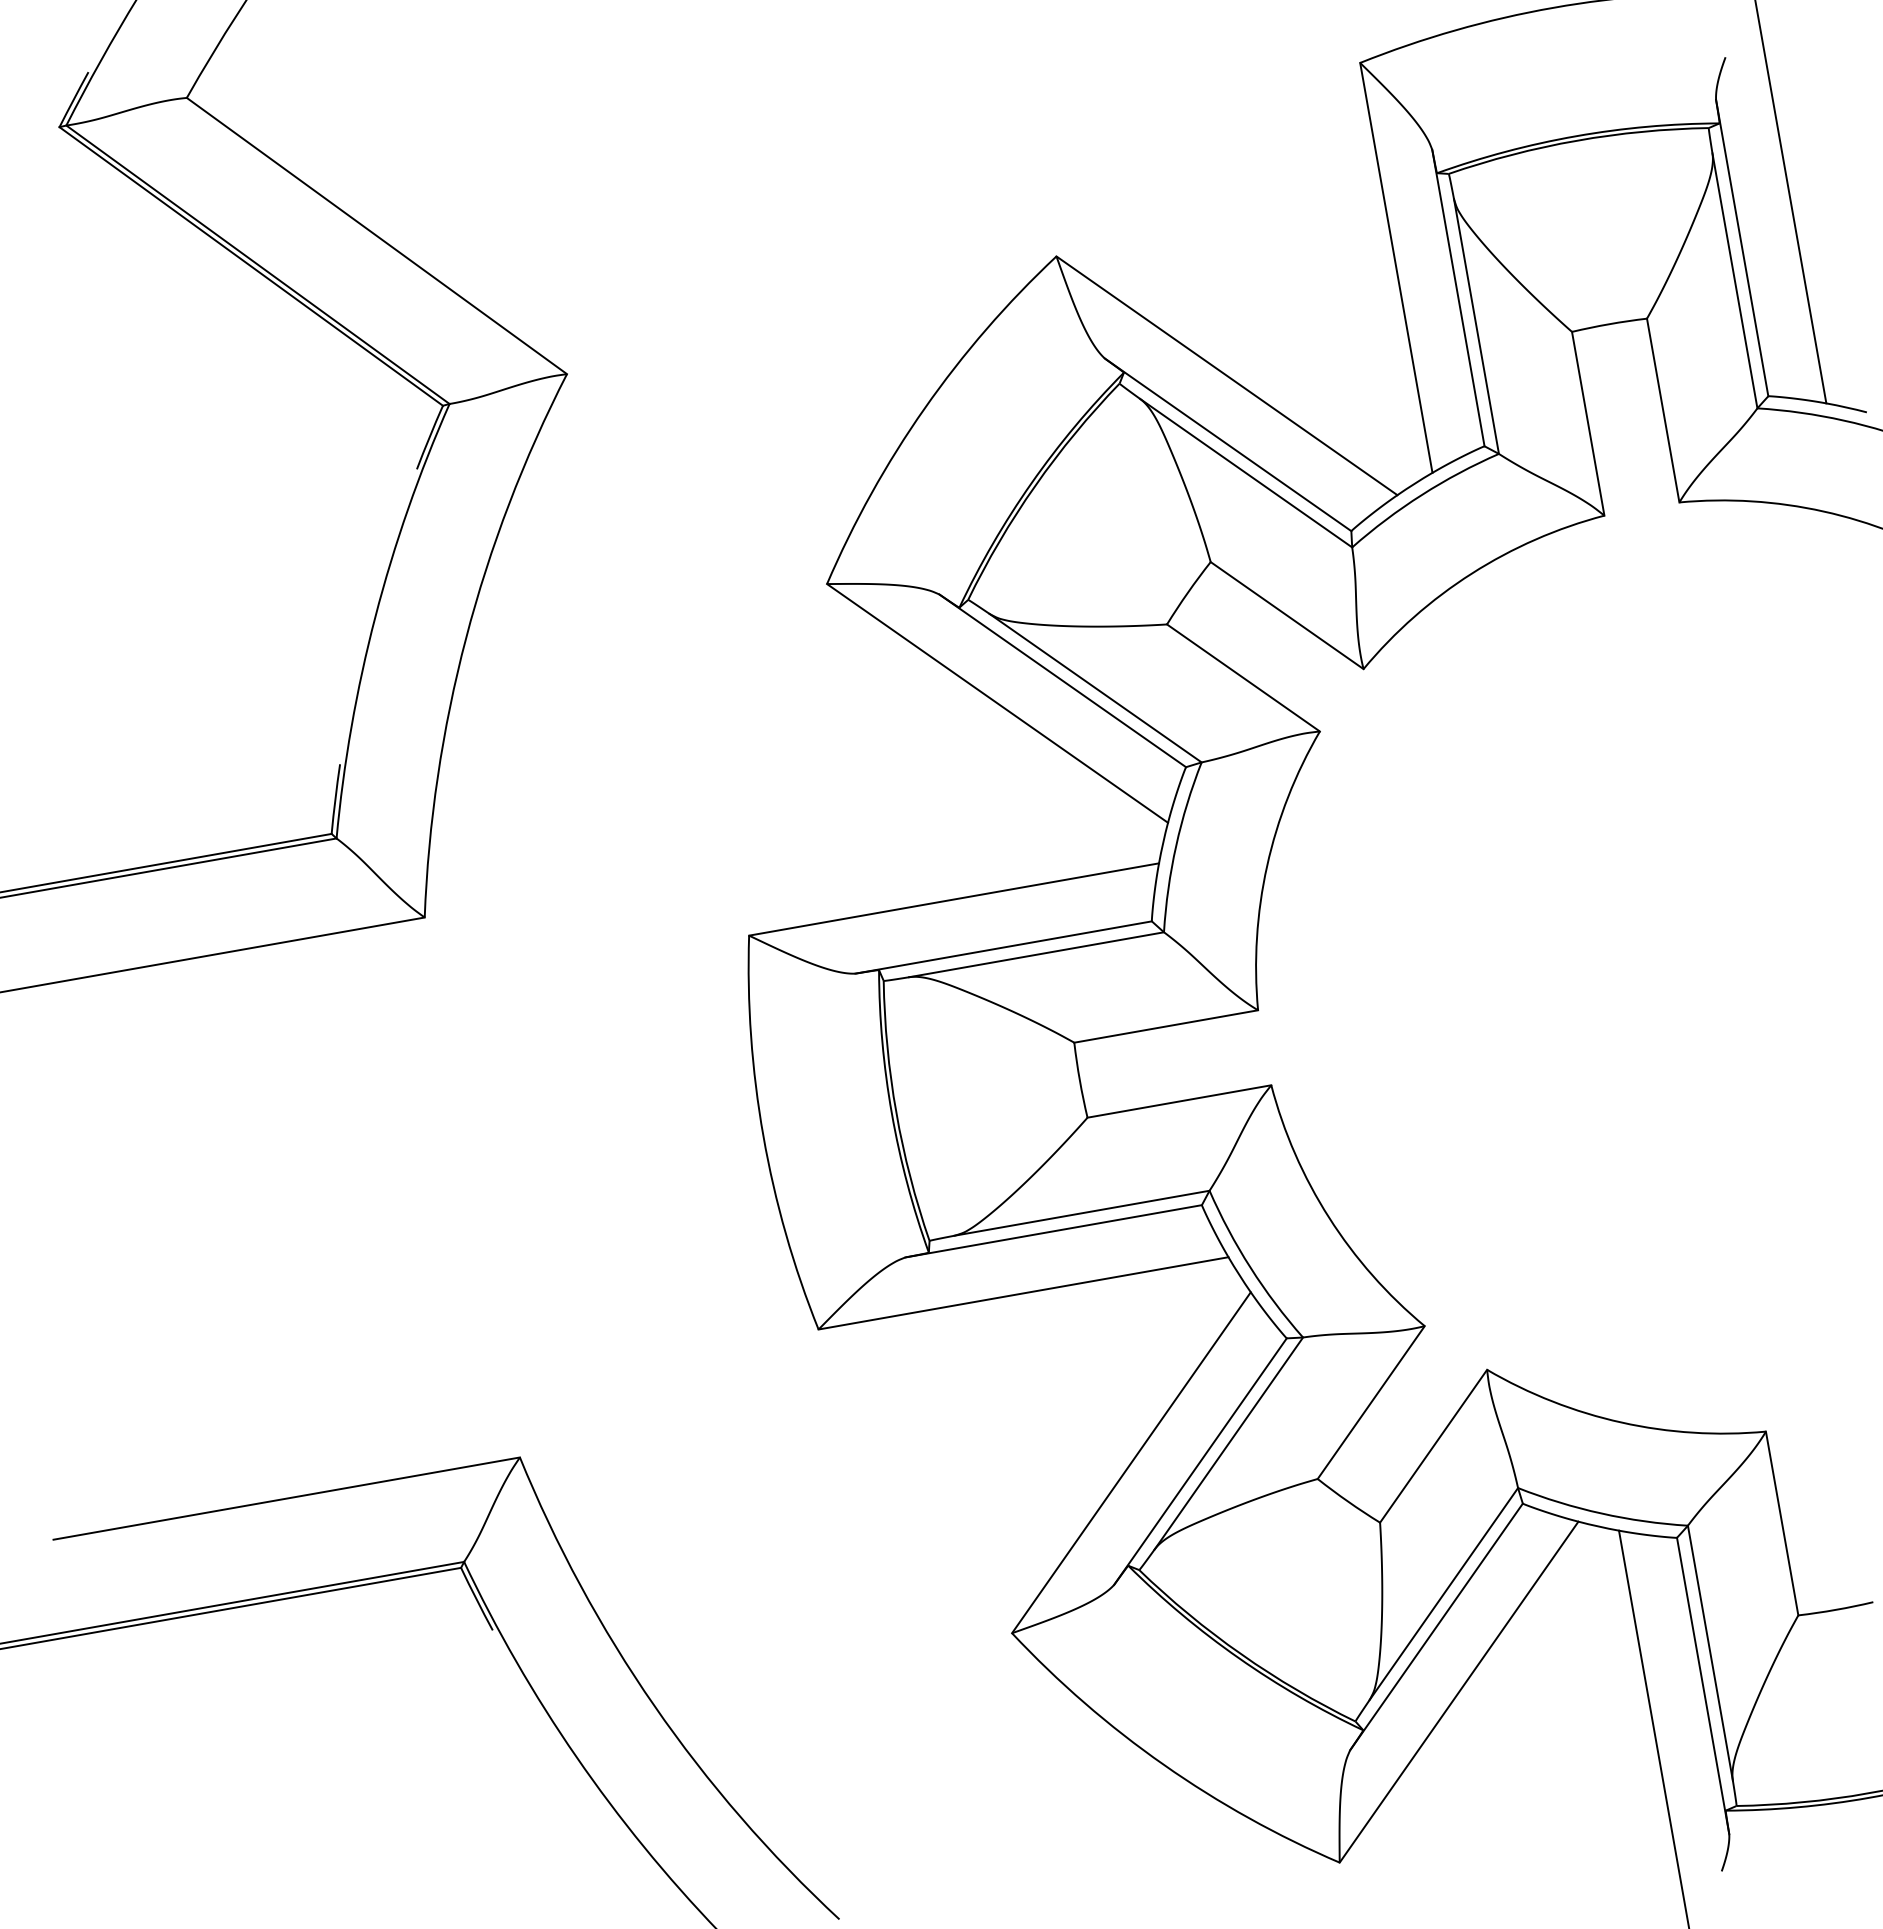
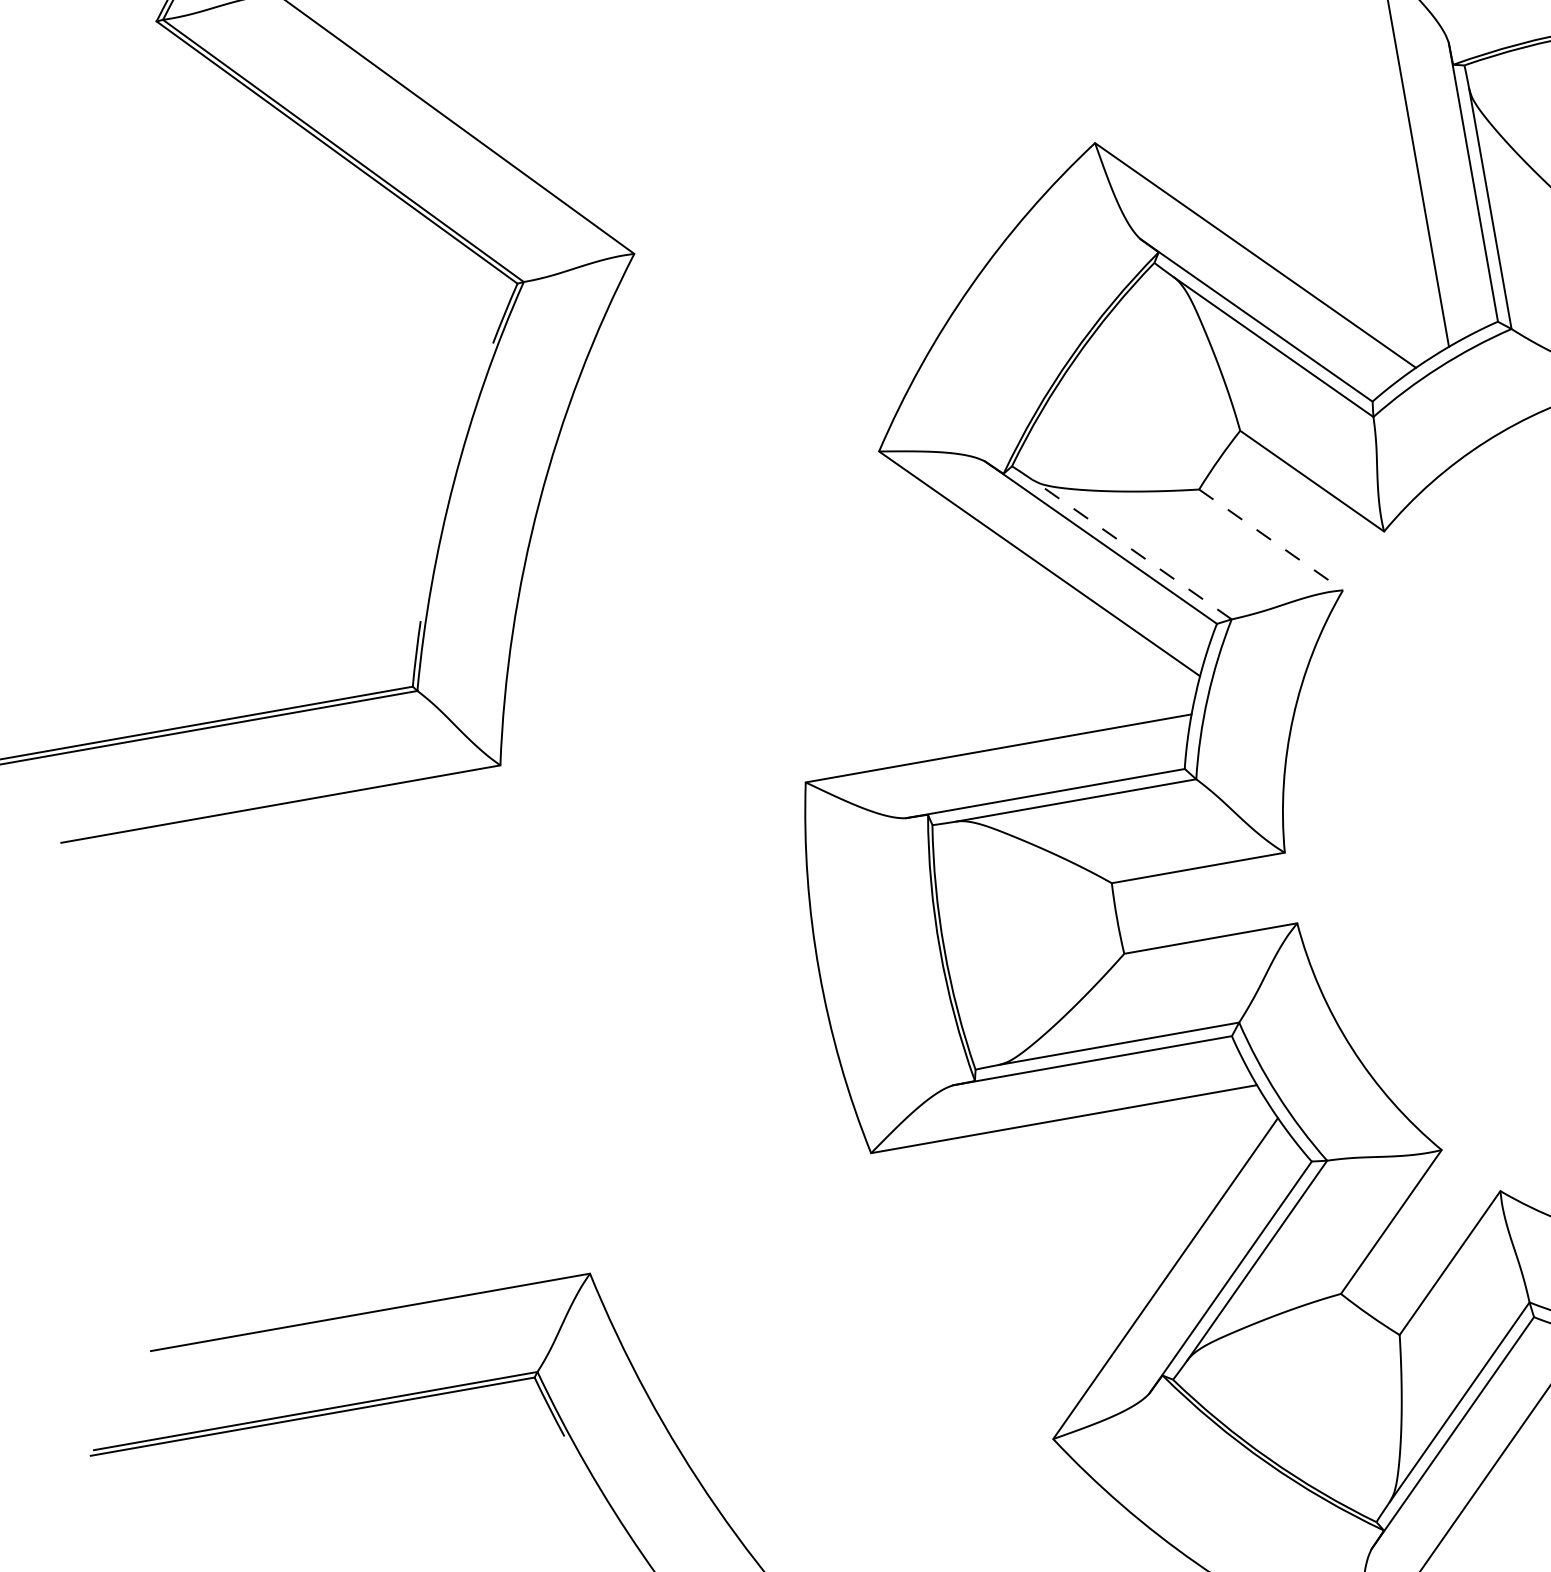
line: (1243, 678) -> (1271, 540), solid -> dashed
line: (1095, 687) -> (1131, 548), solid -> dashed

